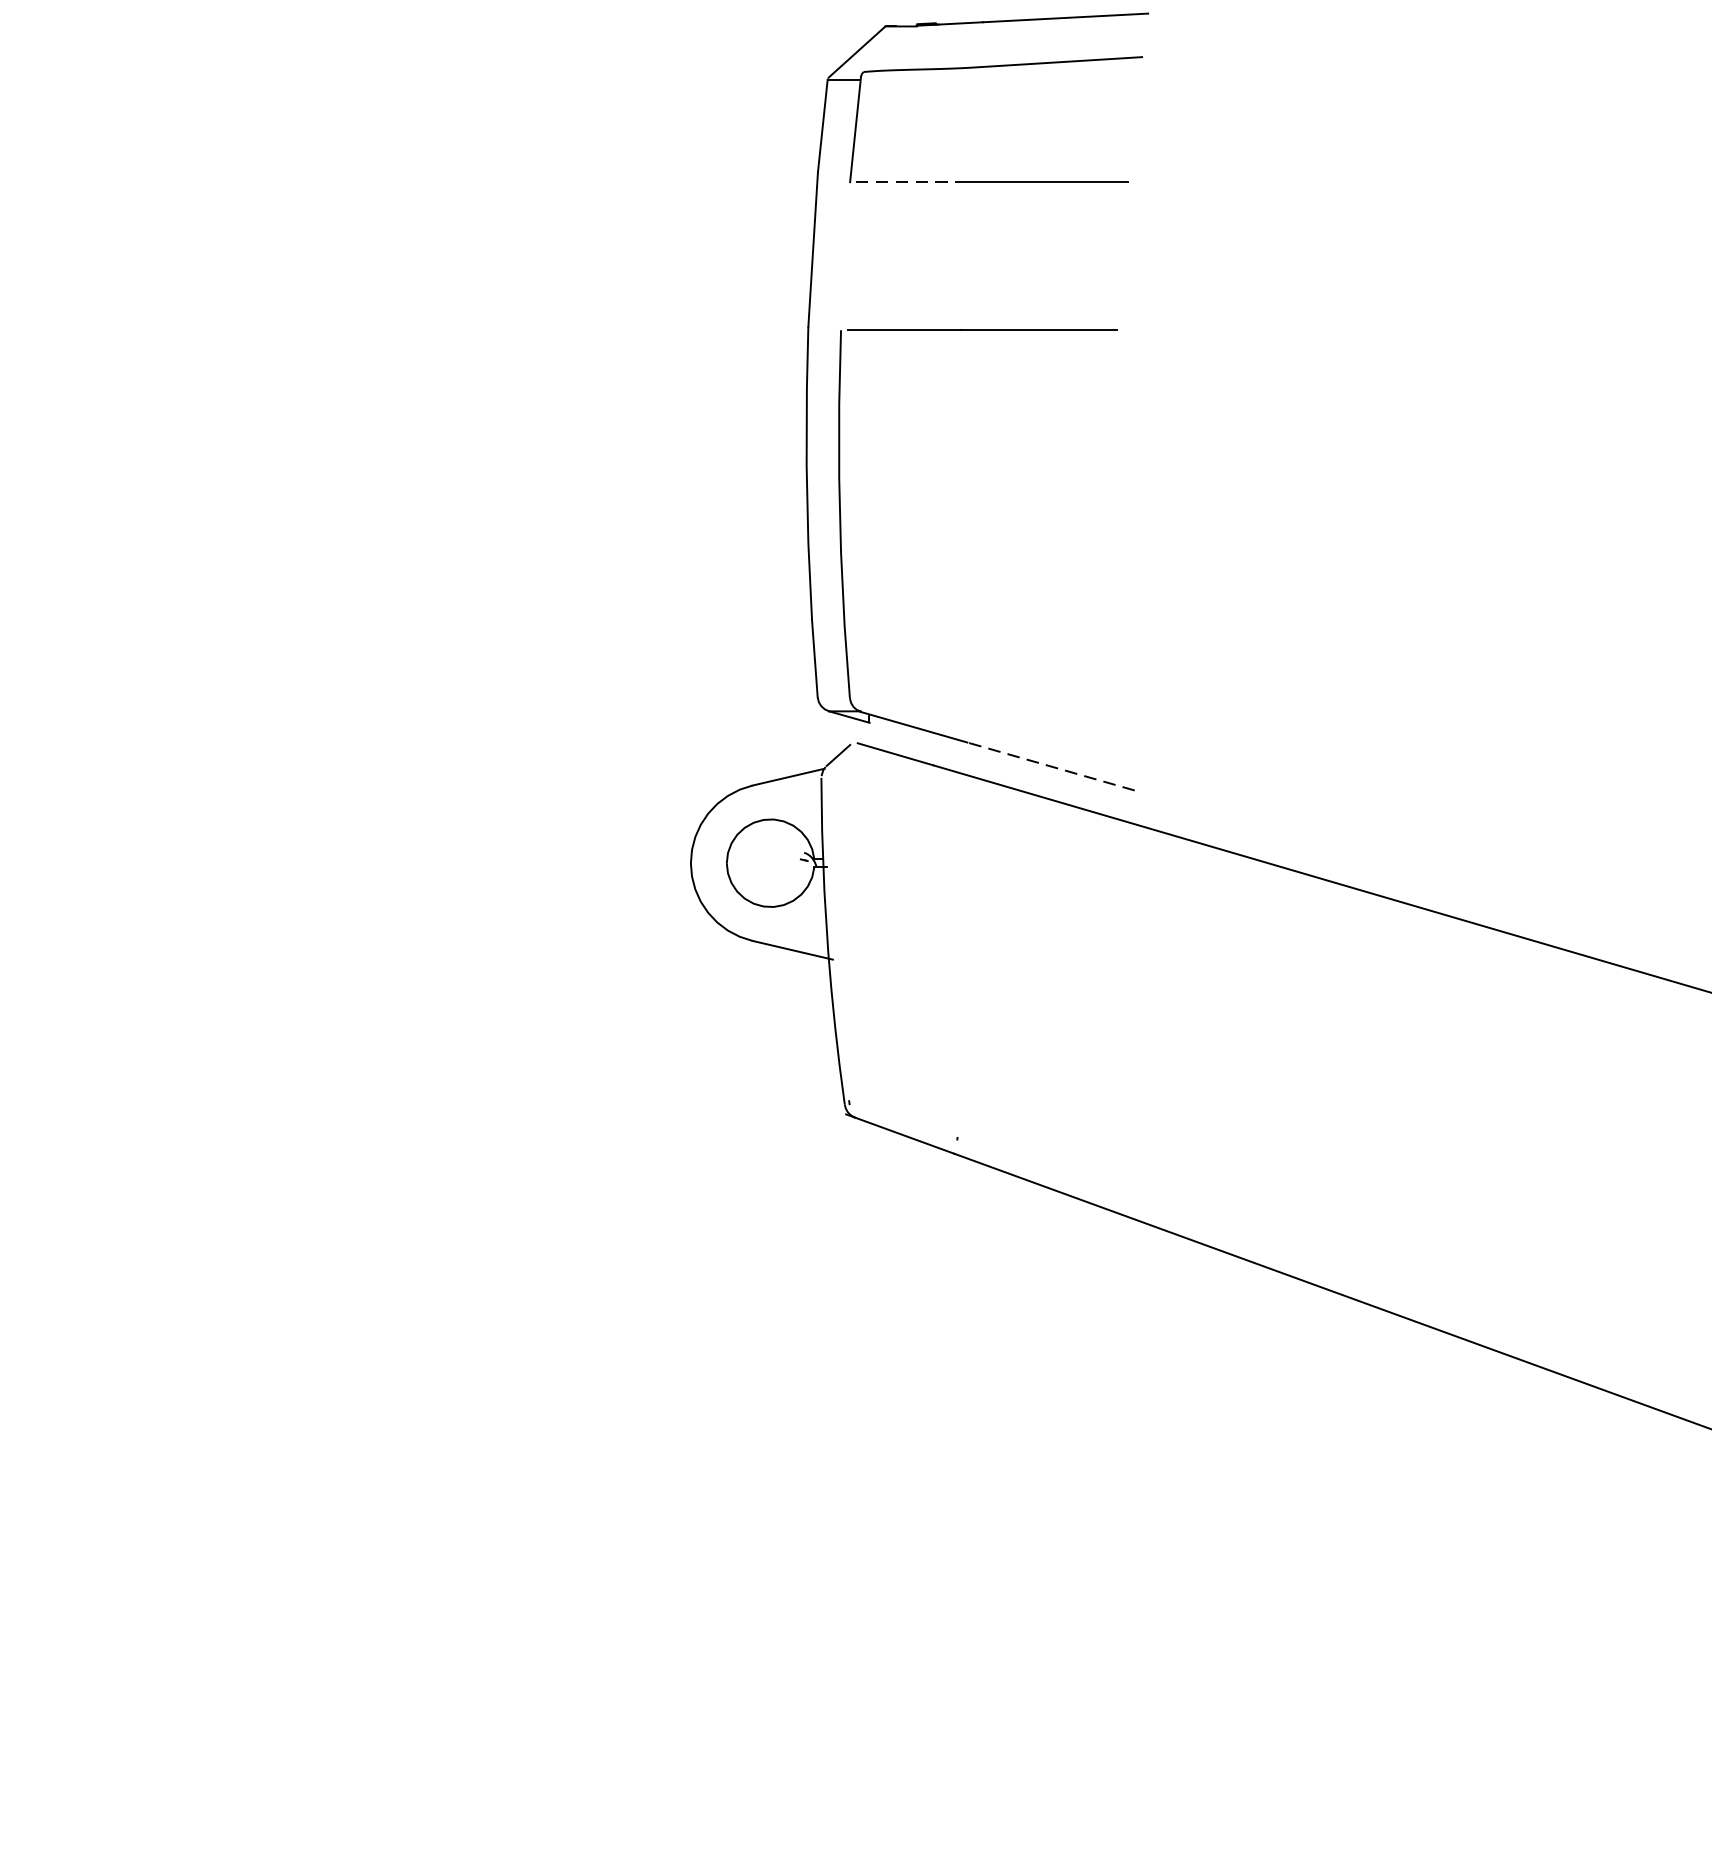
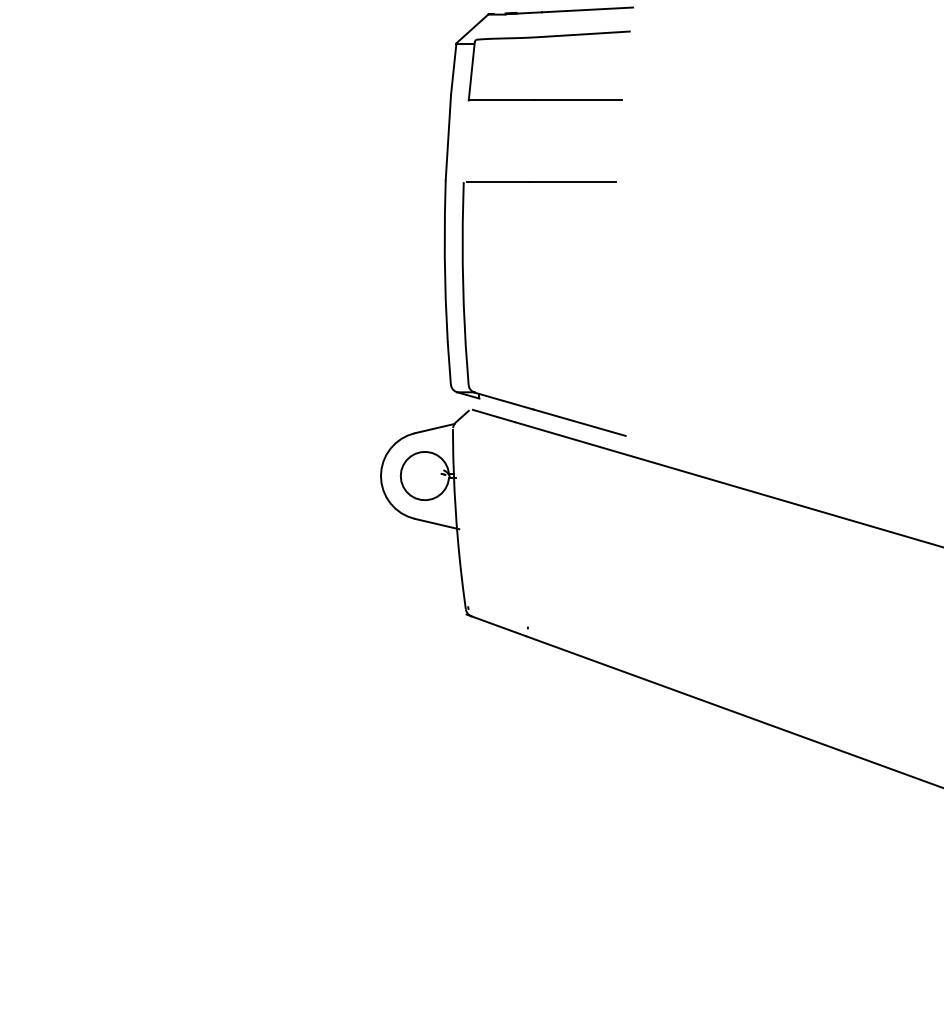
line: (909, 182) -> (501, 100), dashed -> solid
line: (1050, 766) -> (579, 422), dashed -> solid

